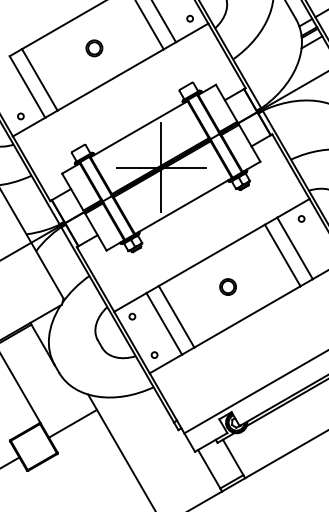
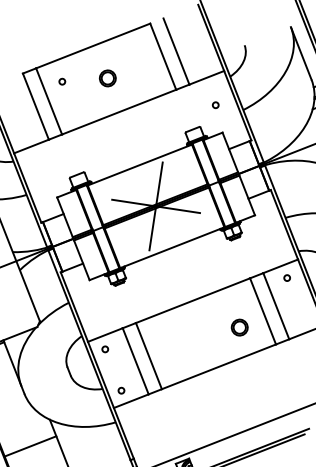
circle: (189, 18) -> (215, 104), moved
circle: (20, 116) -> (61, 81), moved
part: (227, 286) -> (239, 326), moved

